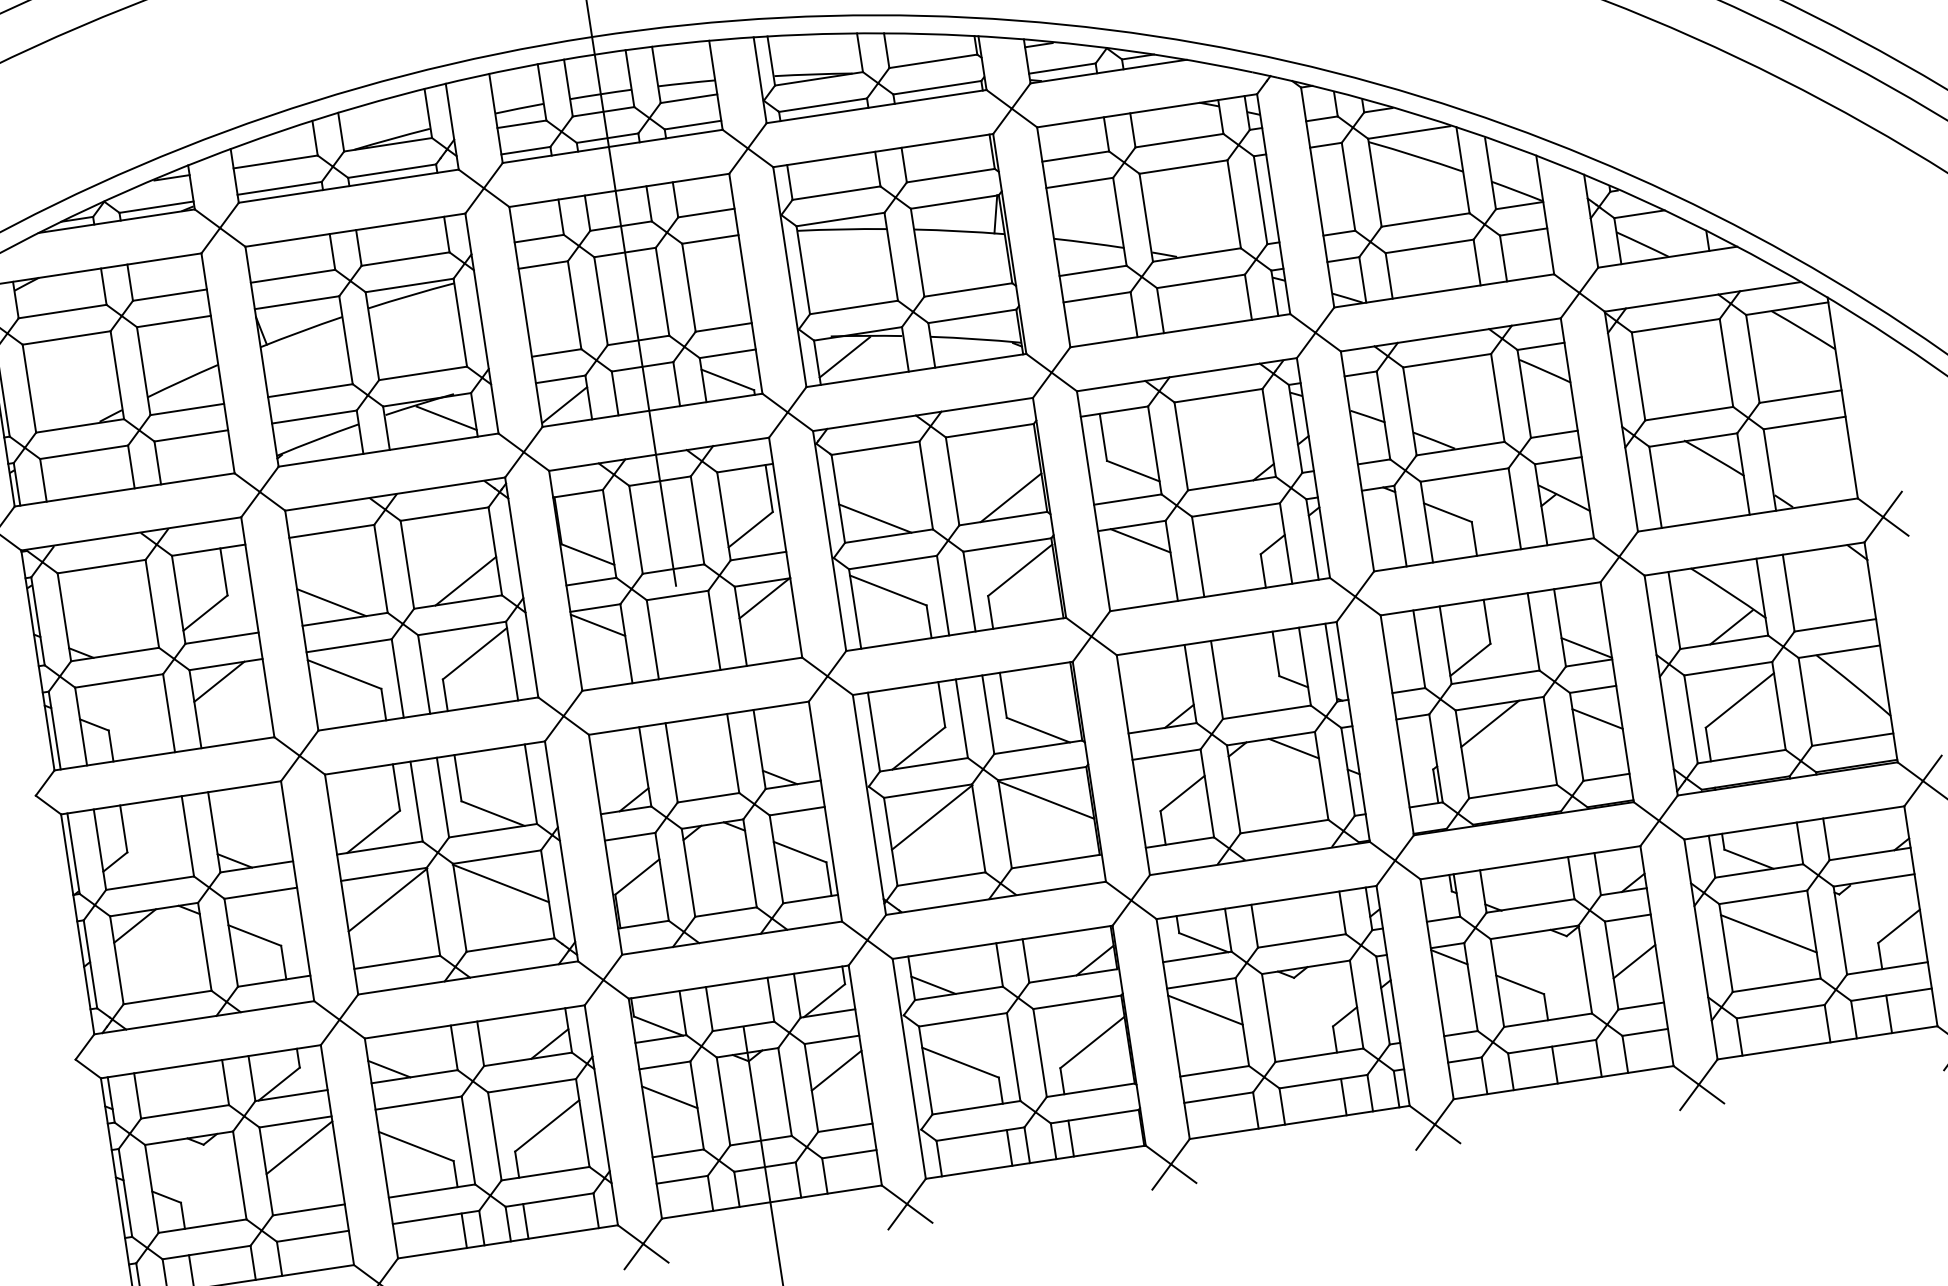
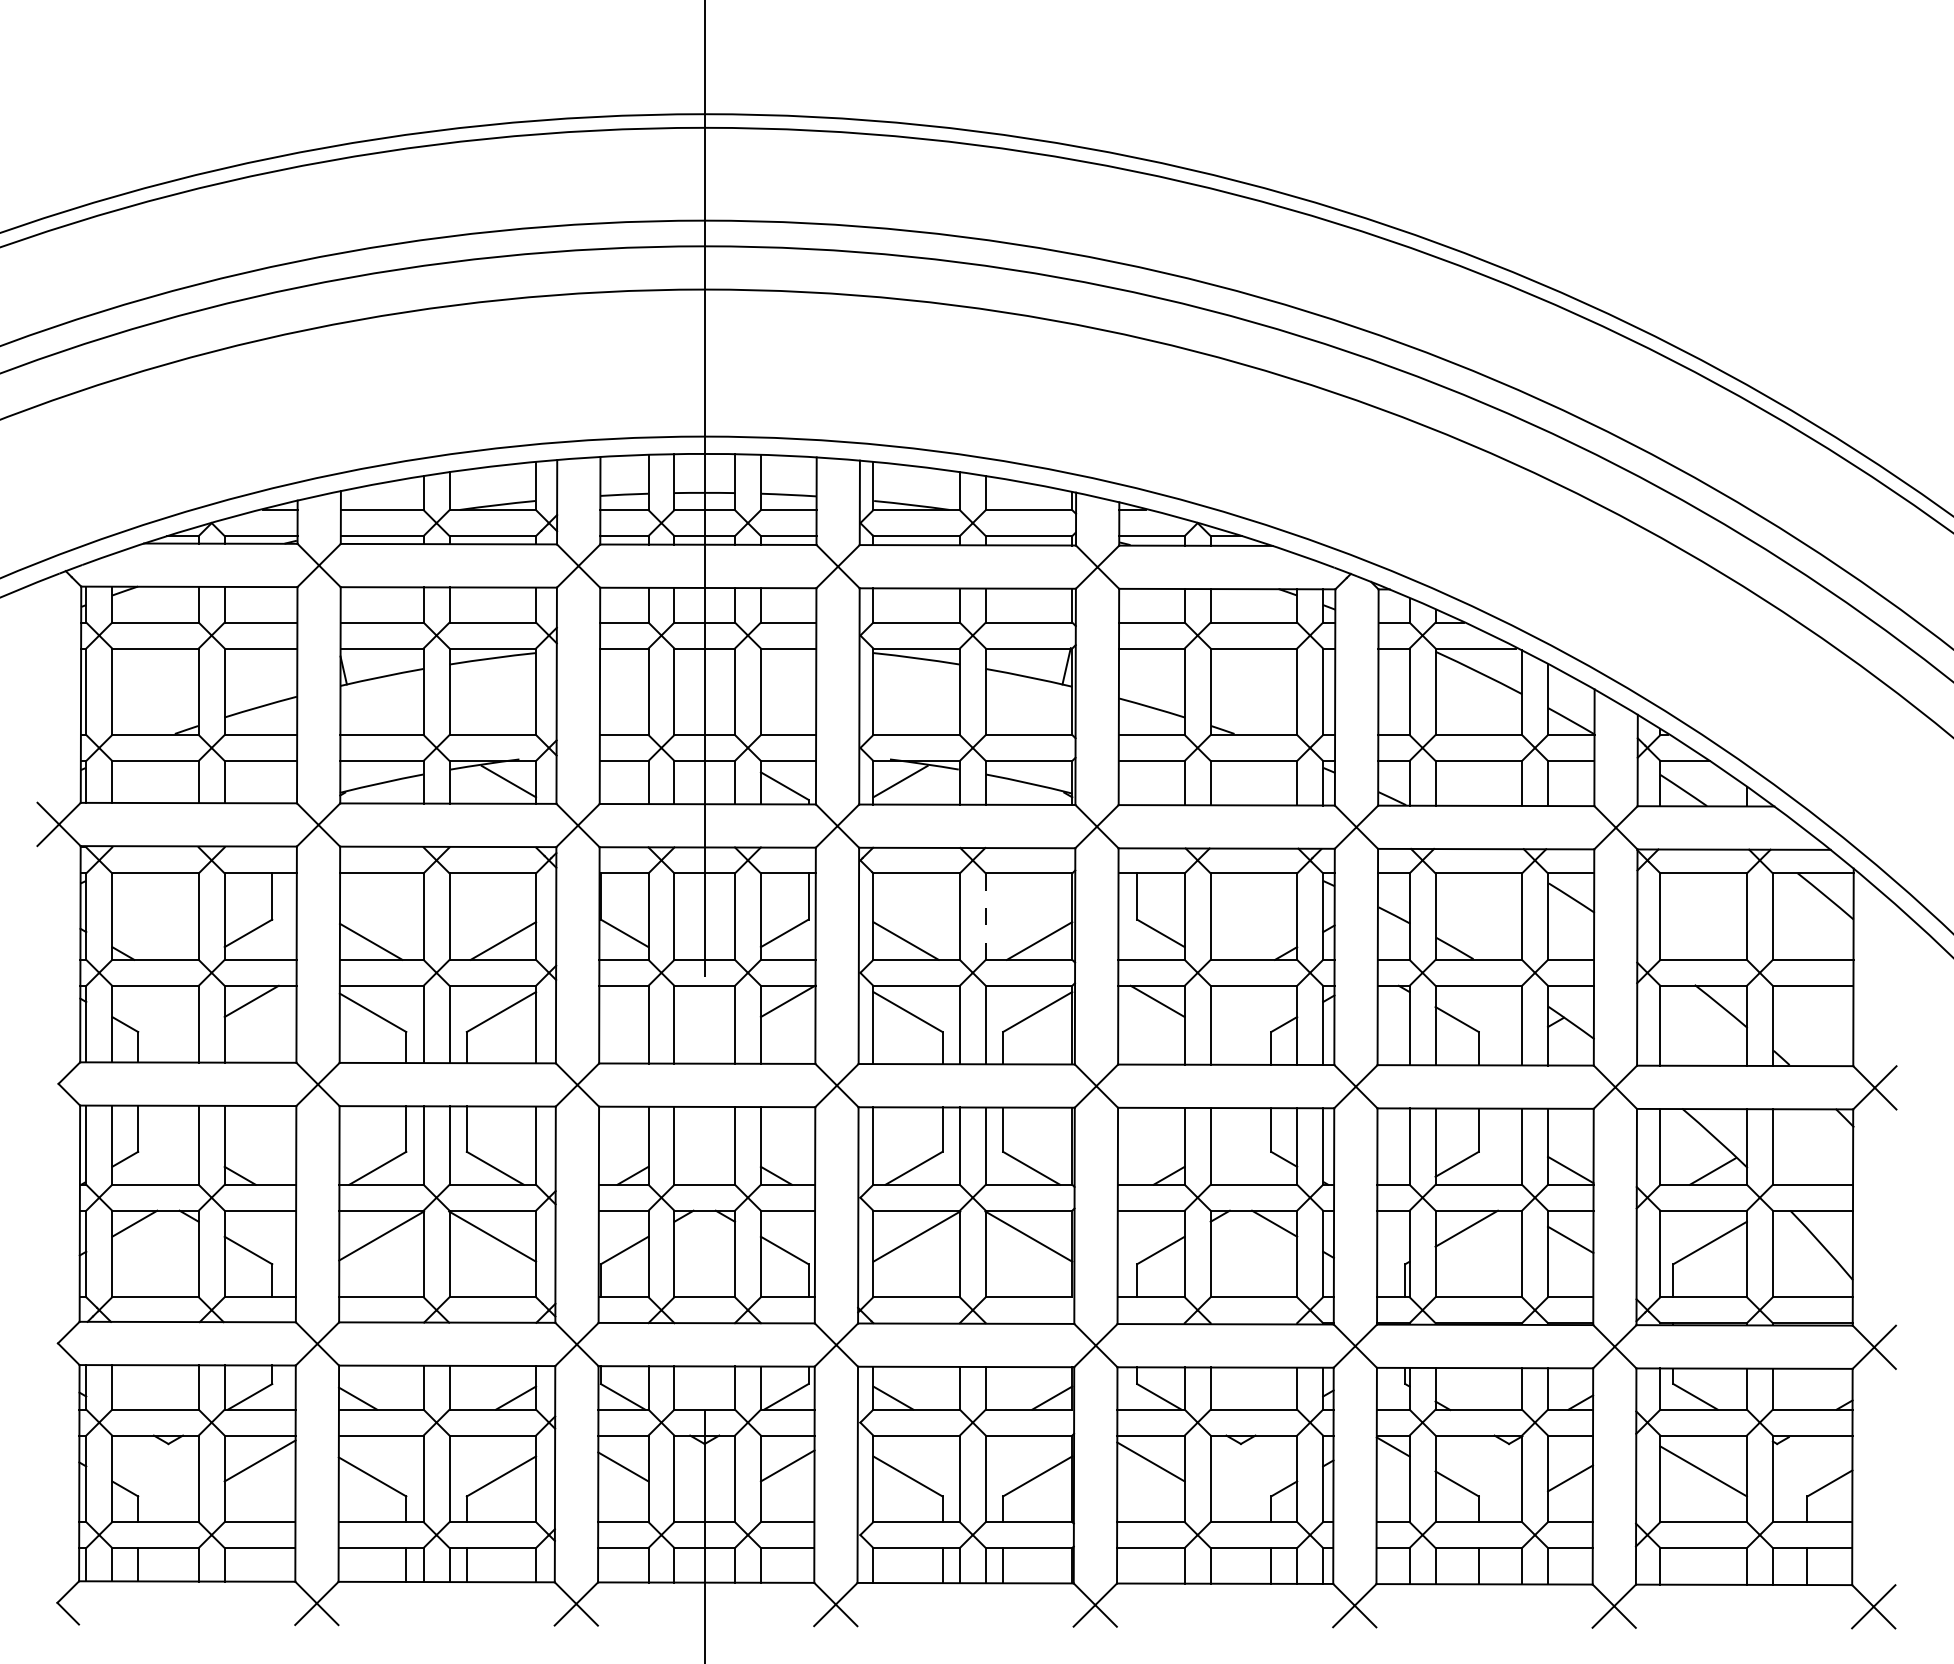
line: (564, 404) -> (624, 785), removed
line: (952, 481) -> (985, 916), solid -> dashed
line: (597, 625) -> (623, 1002), removed

